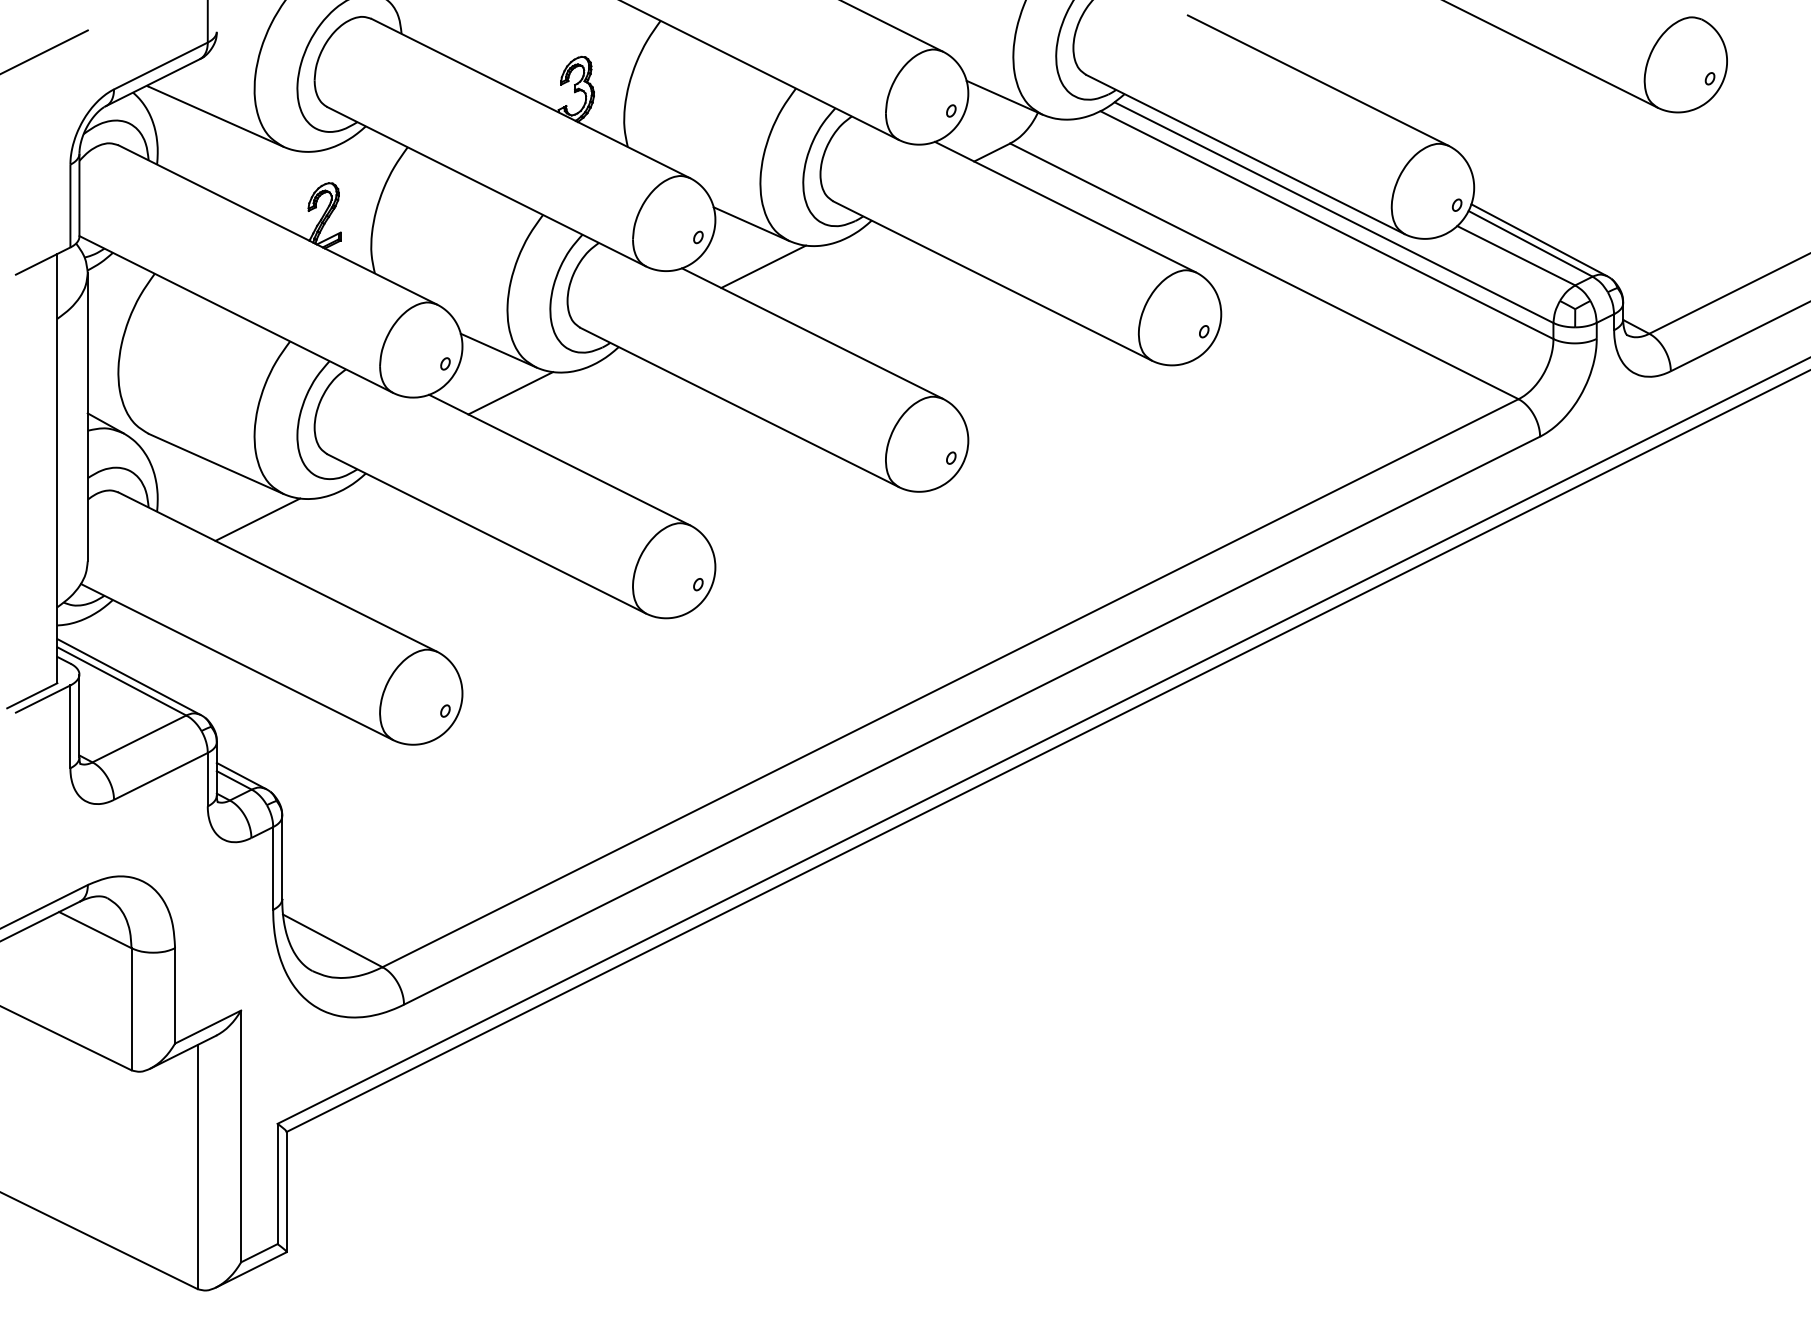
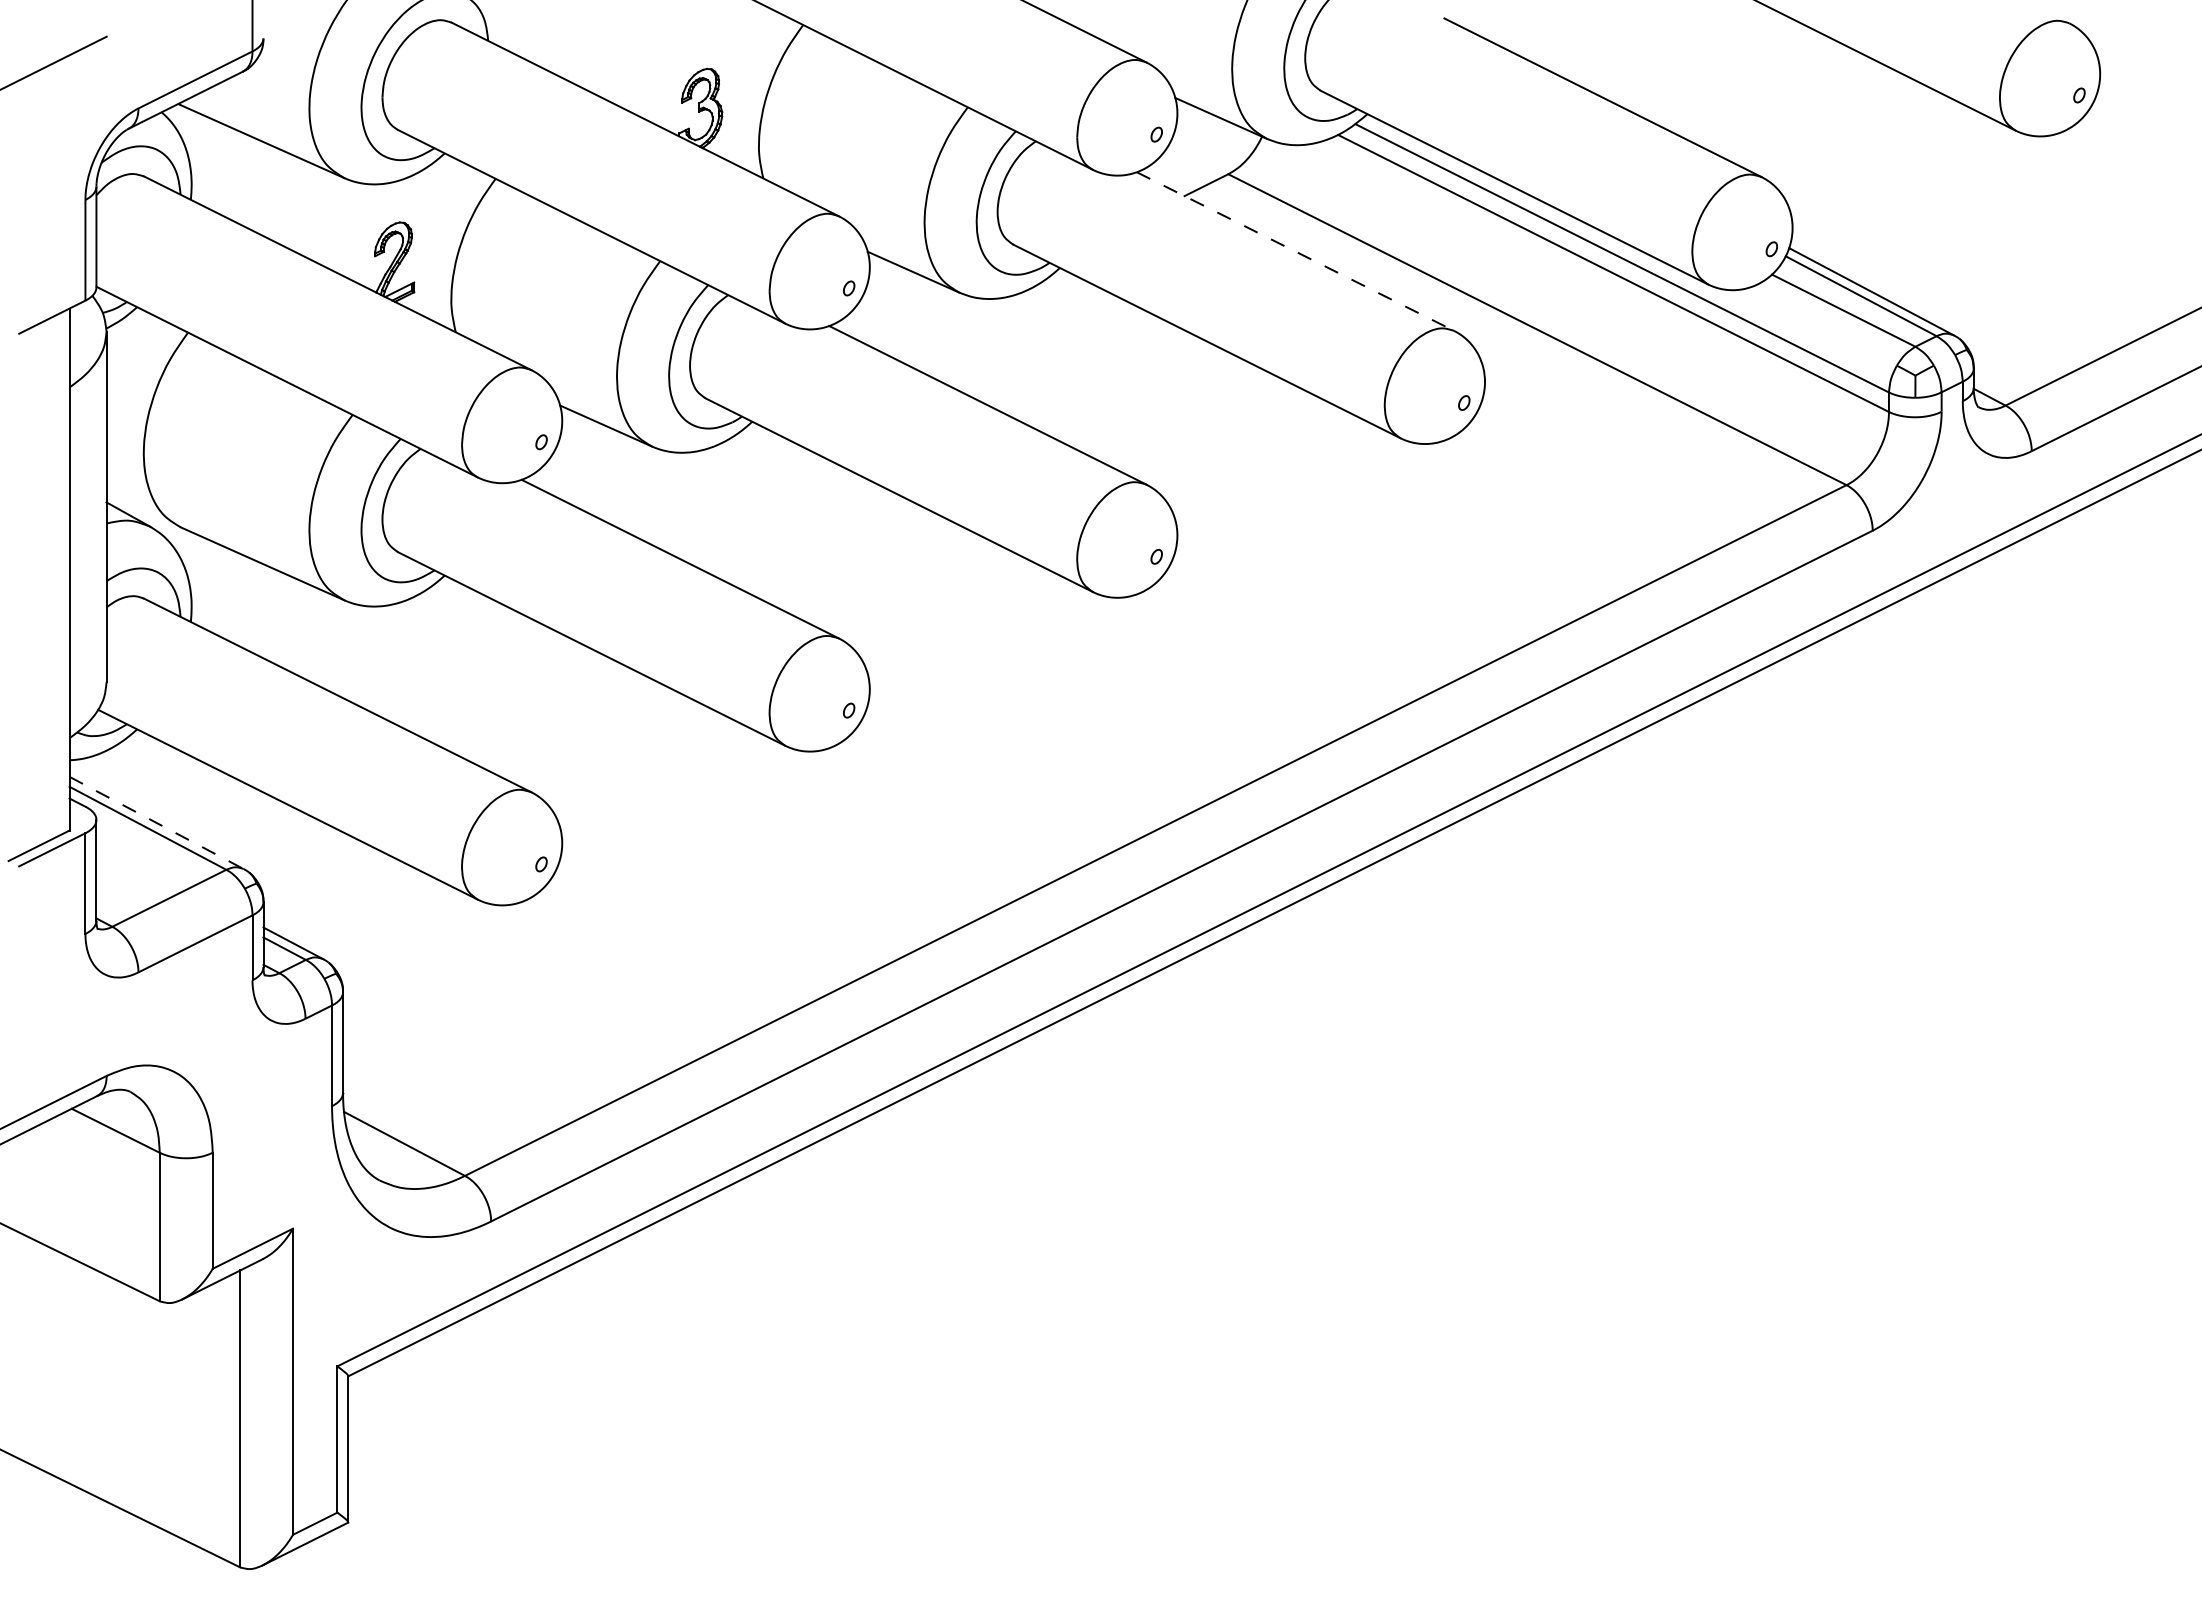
line: (1065, 207) -> (1295, 251), solid -> dashed
line: (763, 266) -> (928, 323), removed
line: (510, 392) -> (620, 477), removed
line: (257, 519) -> (312, 631), removed
line: (129, 677) -> (157, 823), solid -> dashed

